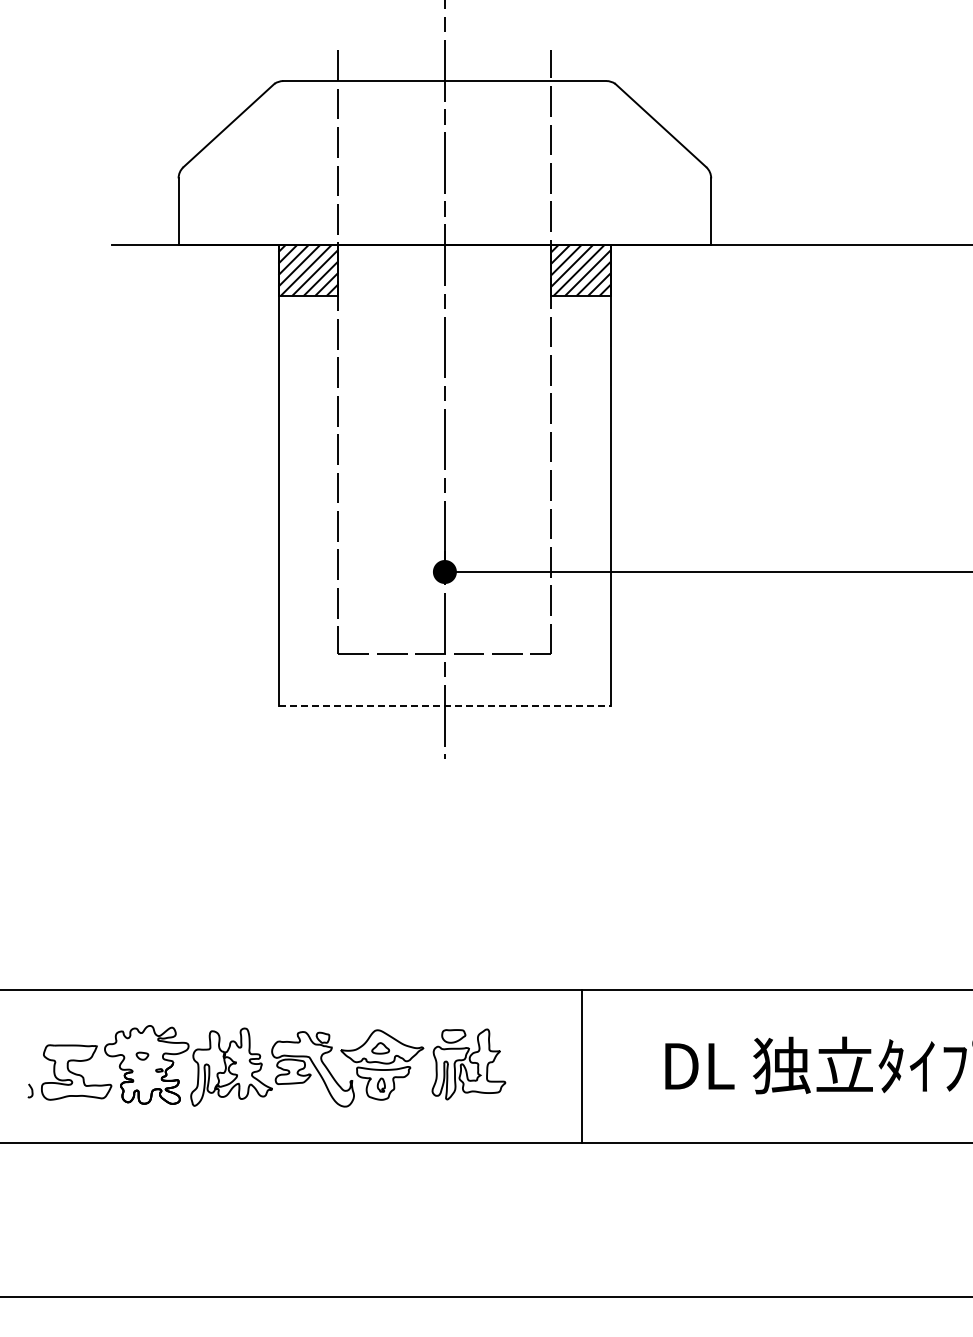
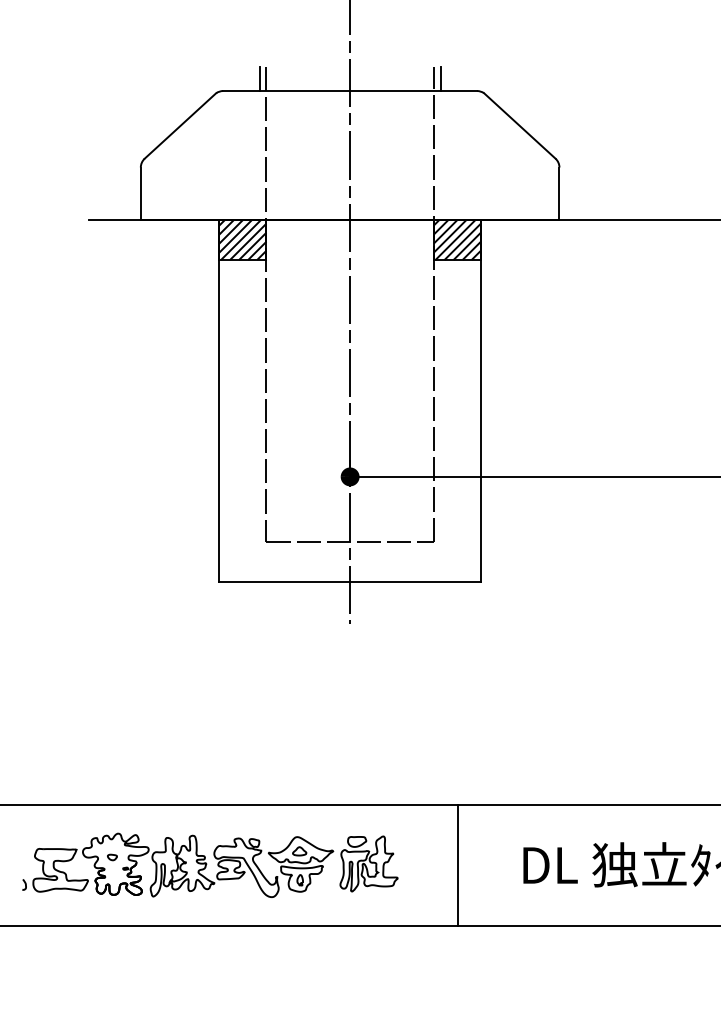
line: (329, 65) -> (259, 78), added
line: (560, 65) -> (441, 78), added
line: (445, 705) -> (350, 581), dashed -> solid

